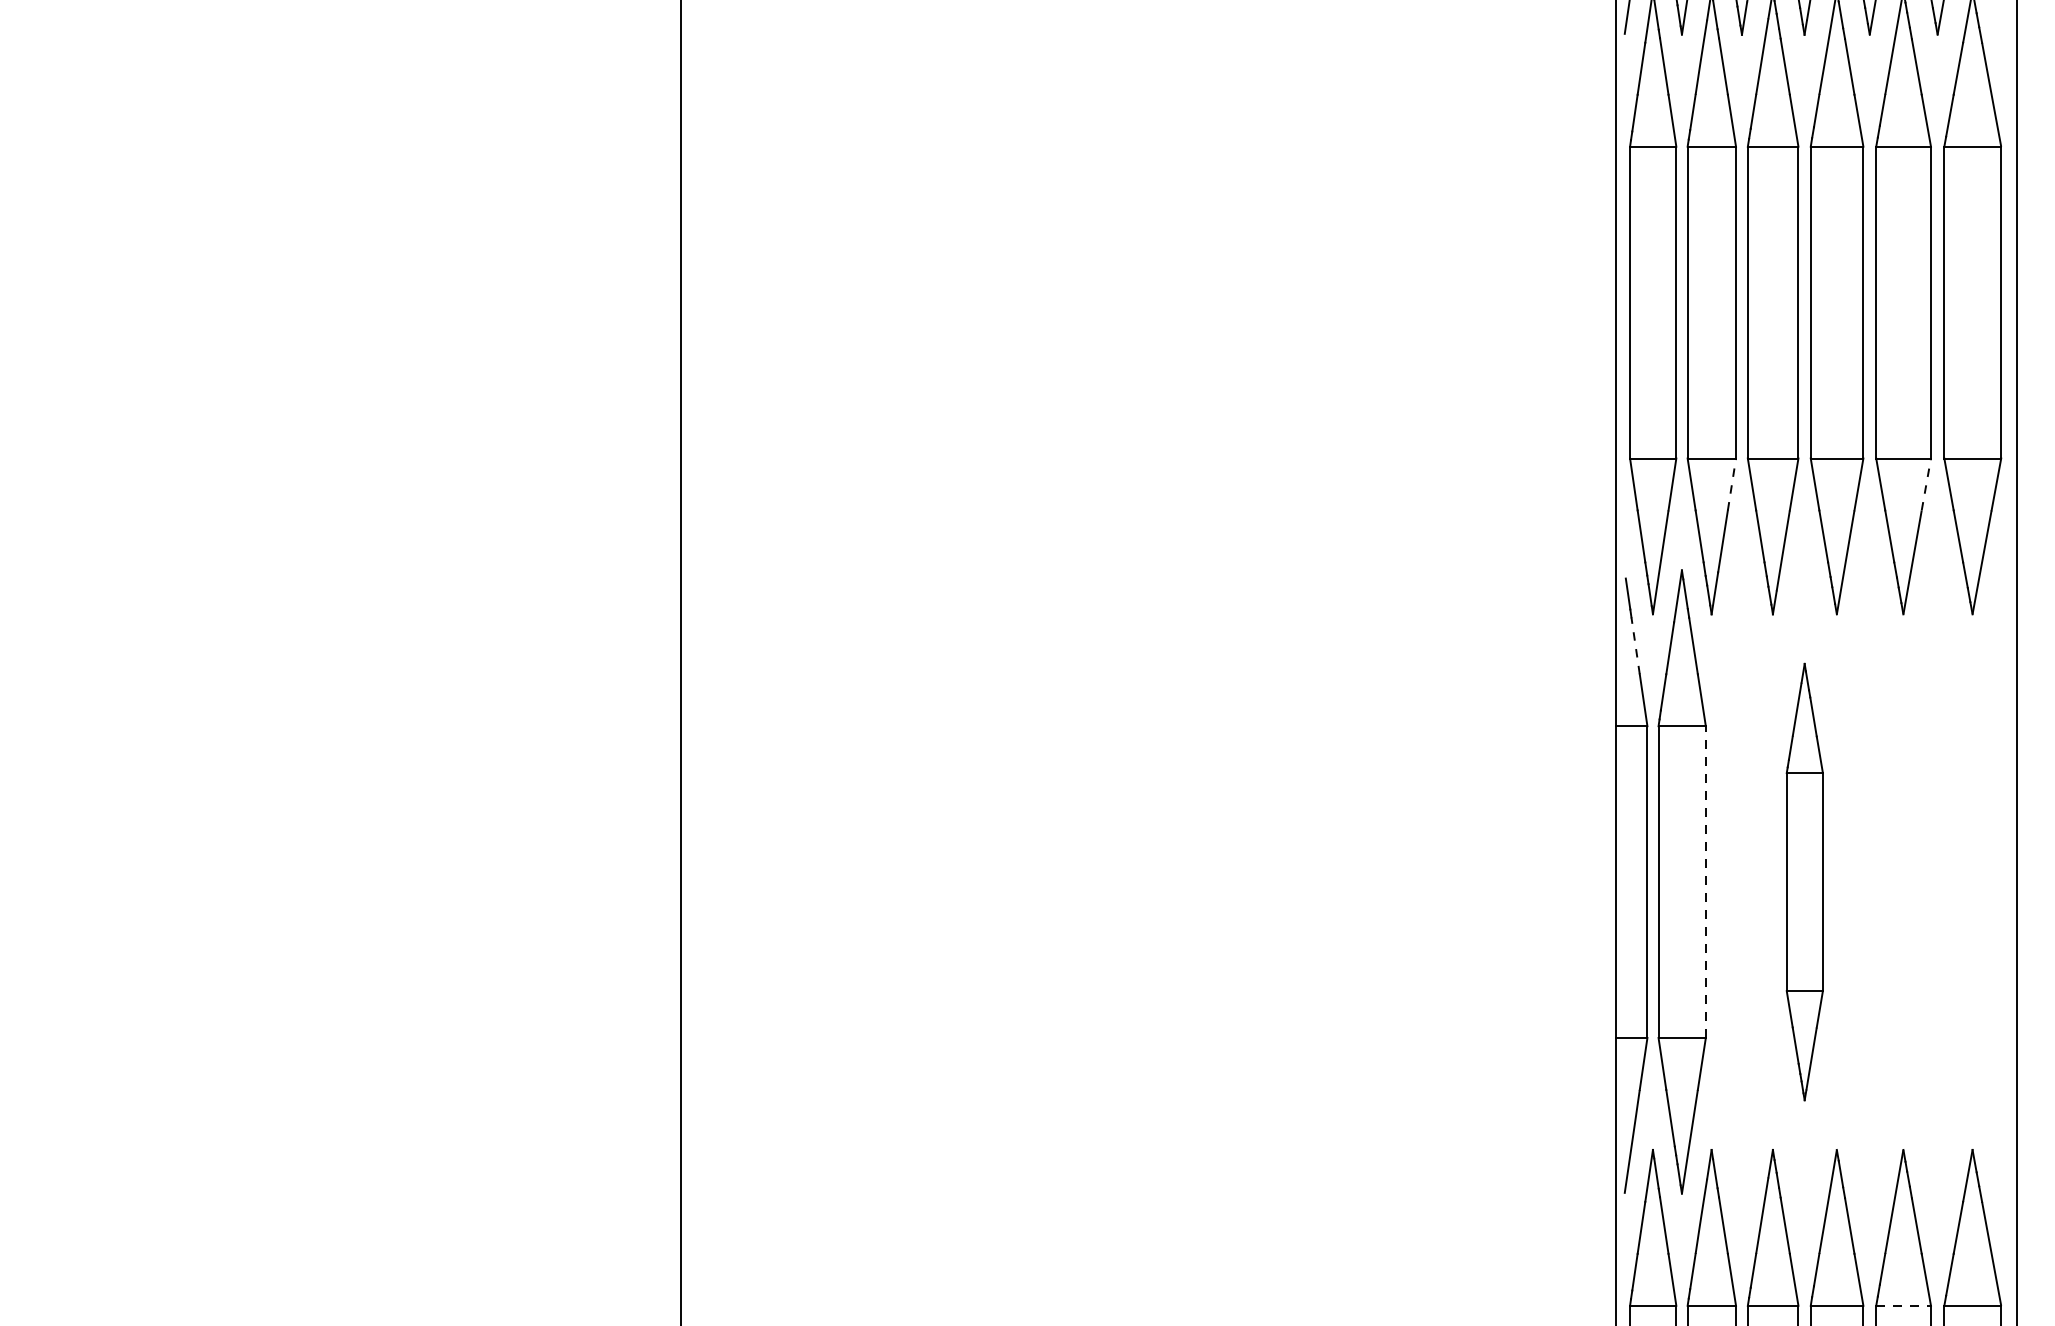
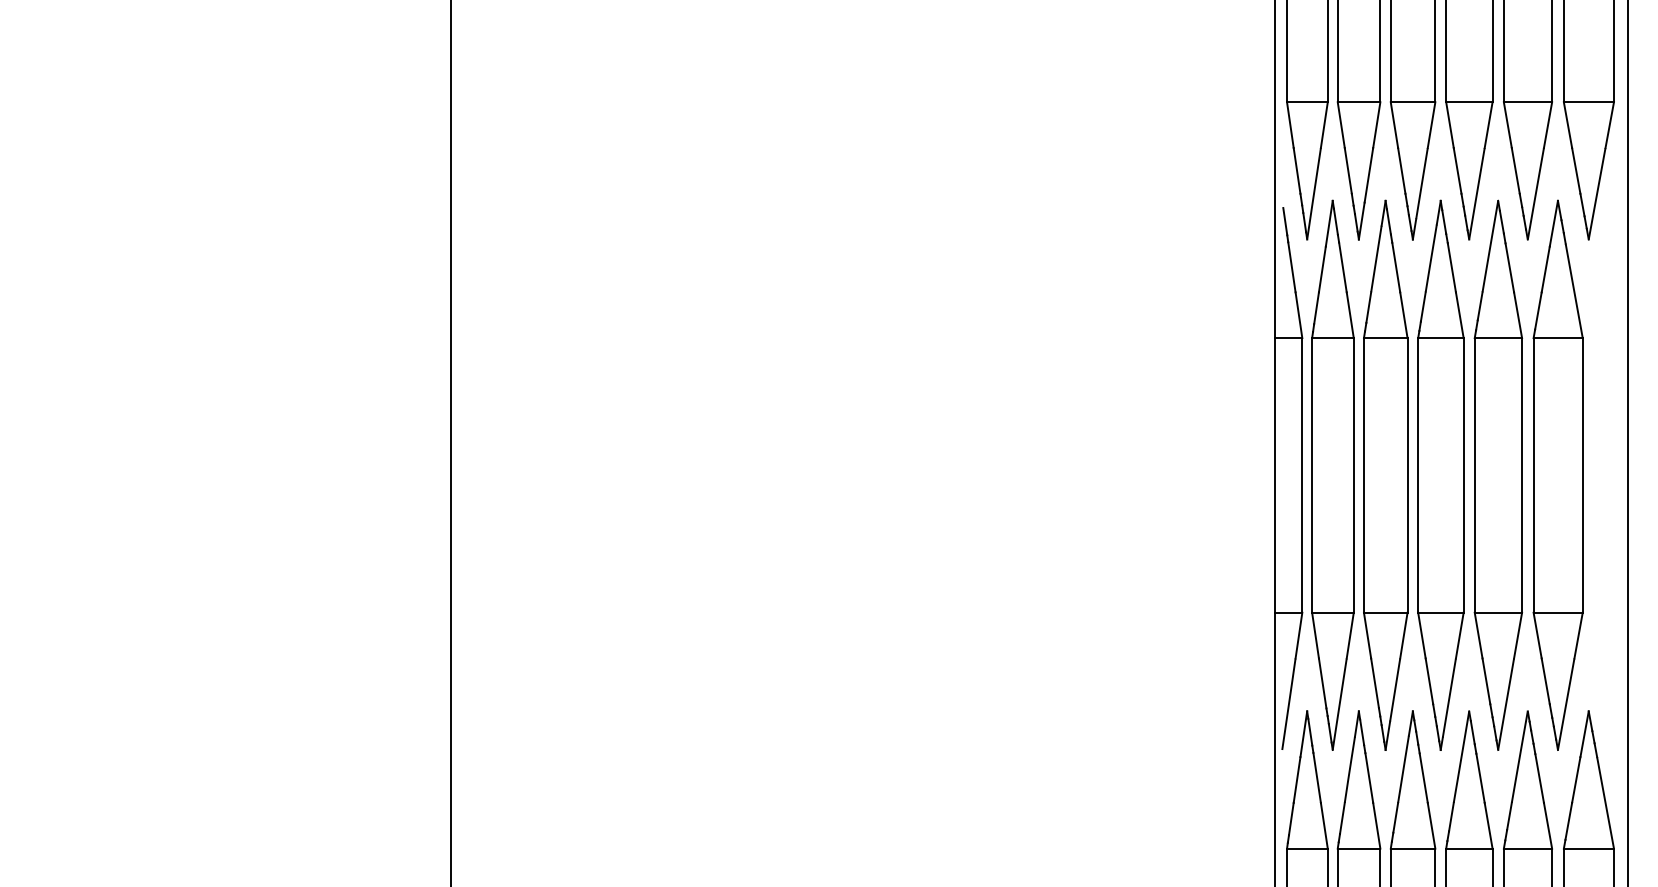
line: (1732, 484) -> (1377, 125), dashed -> solid
line: (1926, 484) -> (1548, 125), dashed -> solid
line: (1635, 645) -> (1291, 266), dashed -> solid
part: (1741, 881) -> (1385, 474), added
part: (1804, 881) -> (1440, 474), size x1.43
part: (1869, 881) -> (1497, 474), added
part: (1937, 881) -> (1557, 474), added
line: (1705, 882) -> (1353, 475), dashed -> solid
line: (1904, 1305) -> (1528, 848), dashed -> solid

